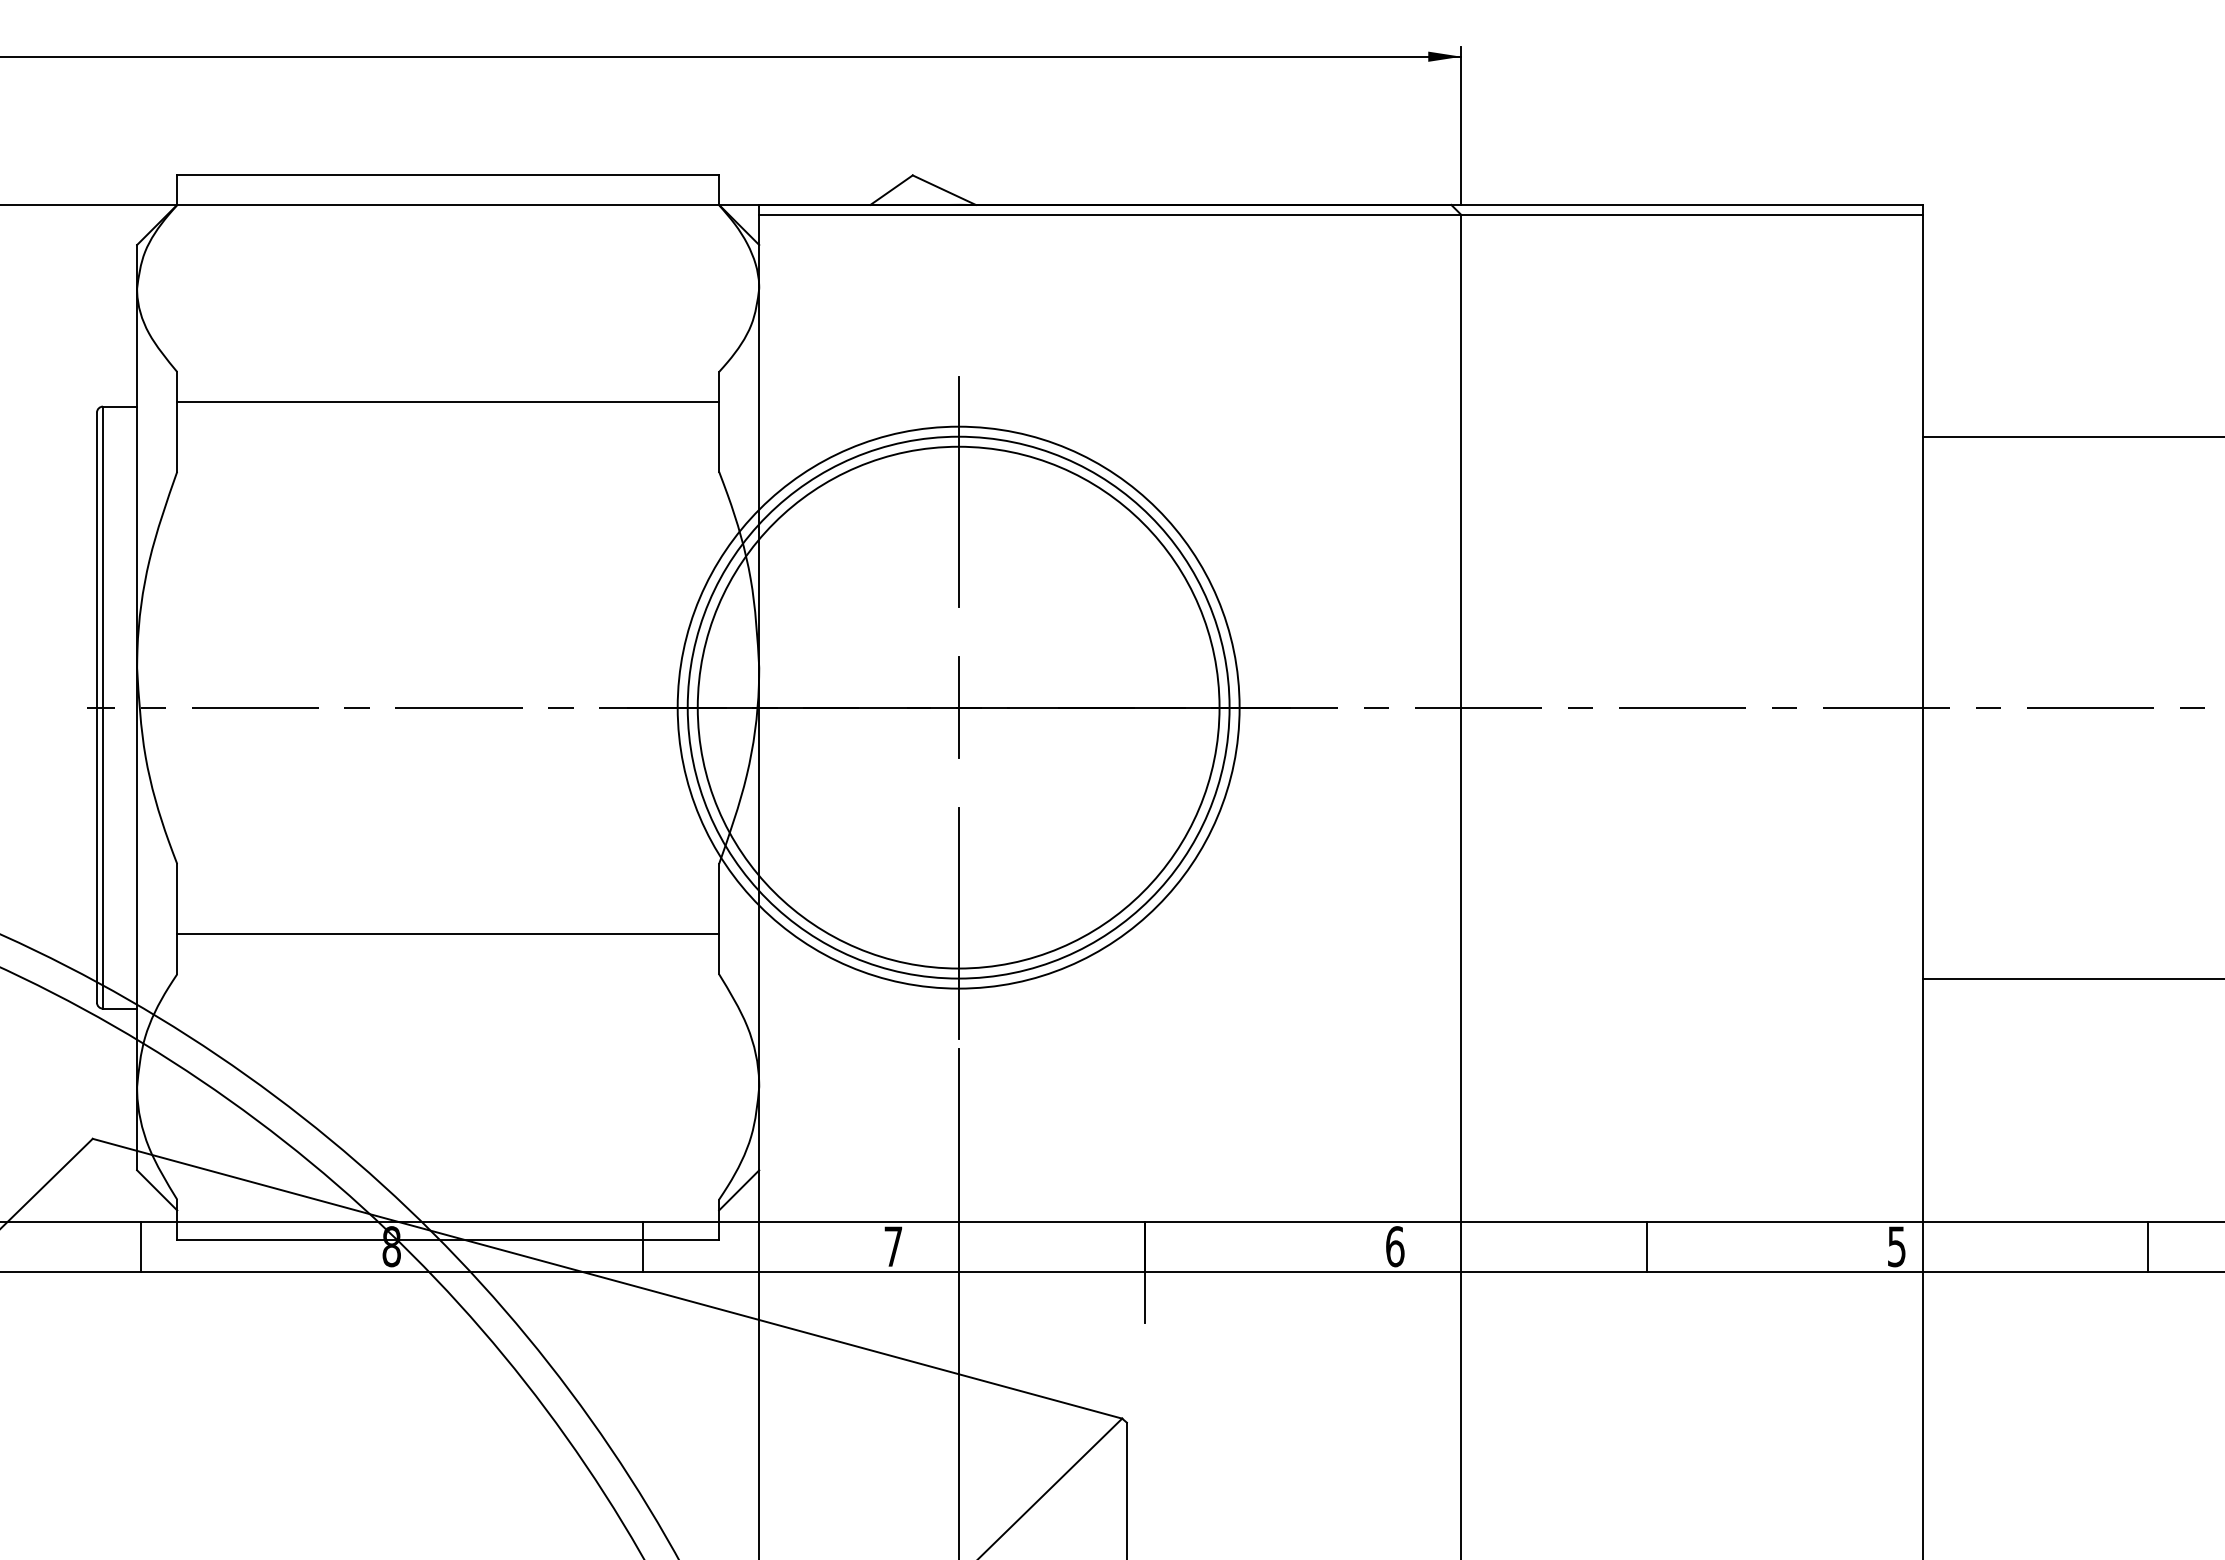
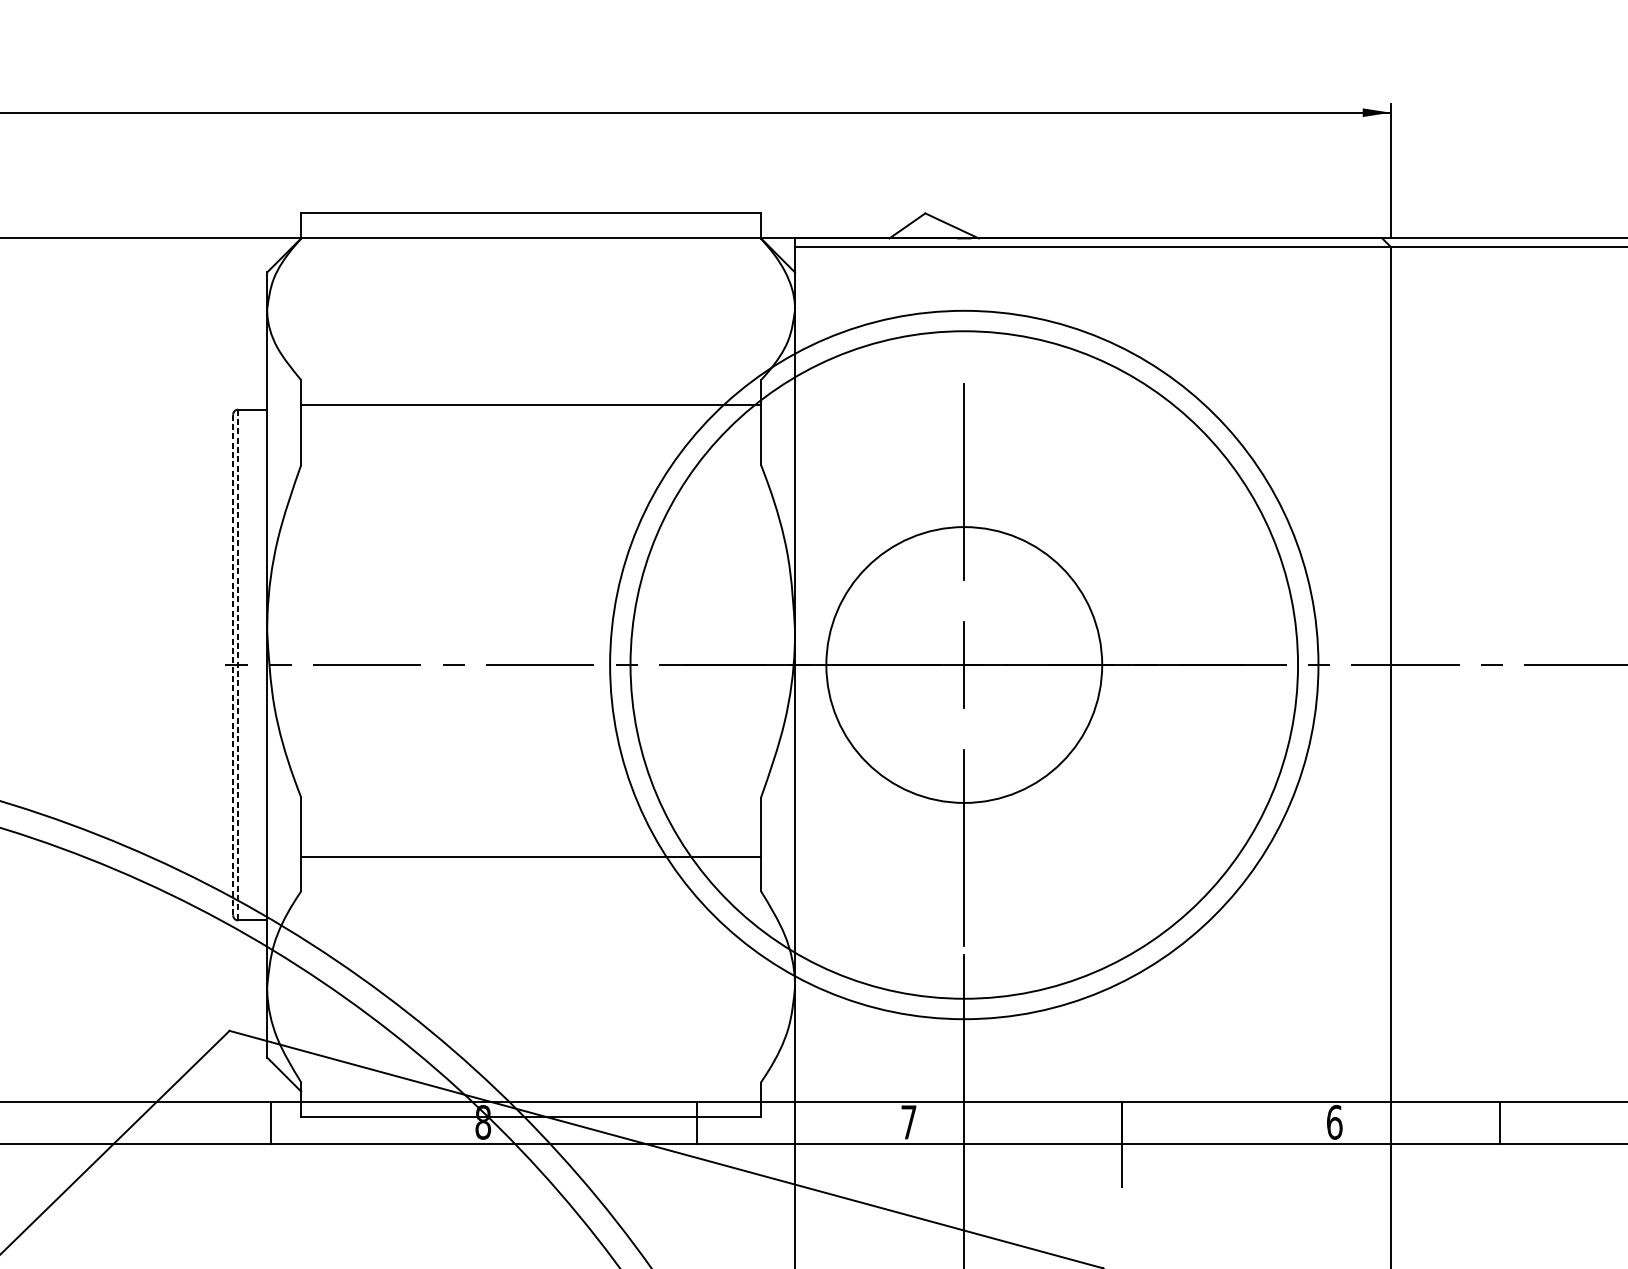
line: (96, 707) -> (232, 664), solid -> dashed
circle: (958, 707) -> (964, 664), size x0.6
circle: (958, 707) -> (964, 664), size x1.4
circle: (958, 707) -> (964, 664), size x1.6
line: (103, 708) -> (238, 665), solid -> dashed
line: (739, 1190) -> (778, 1074), removed
line: (1646, 1247) -> (1499, 1123), moved

